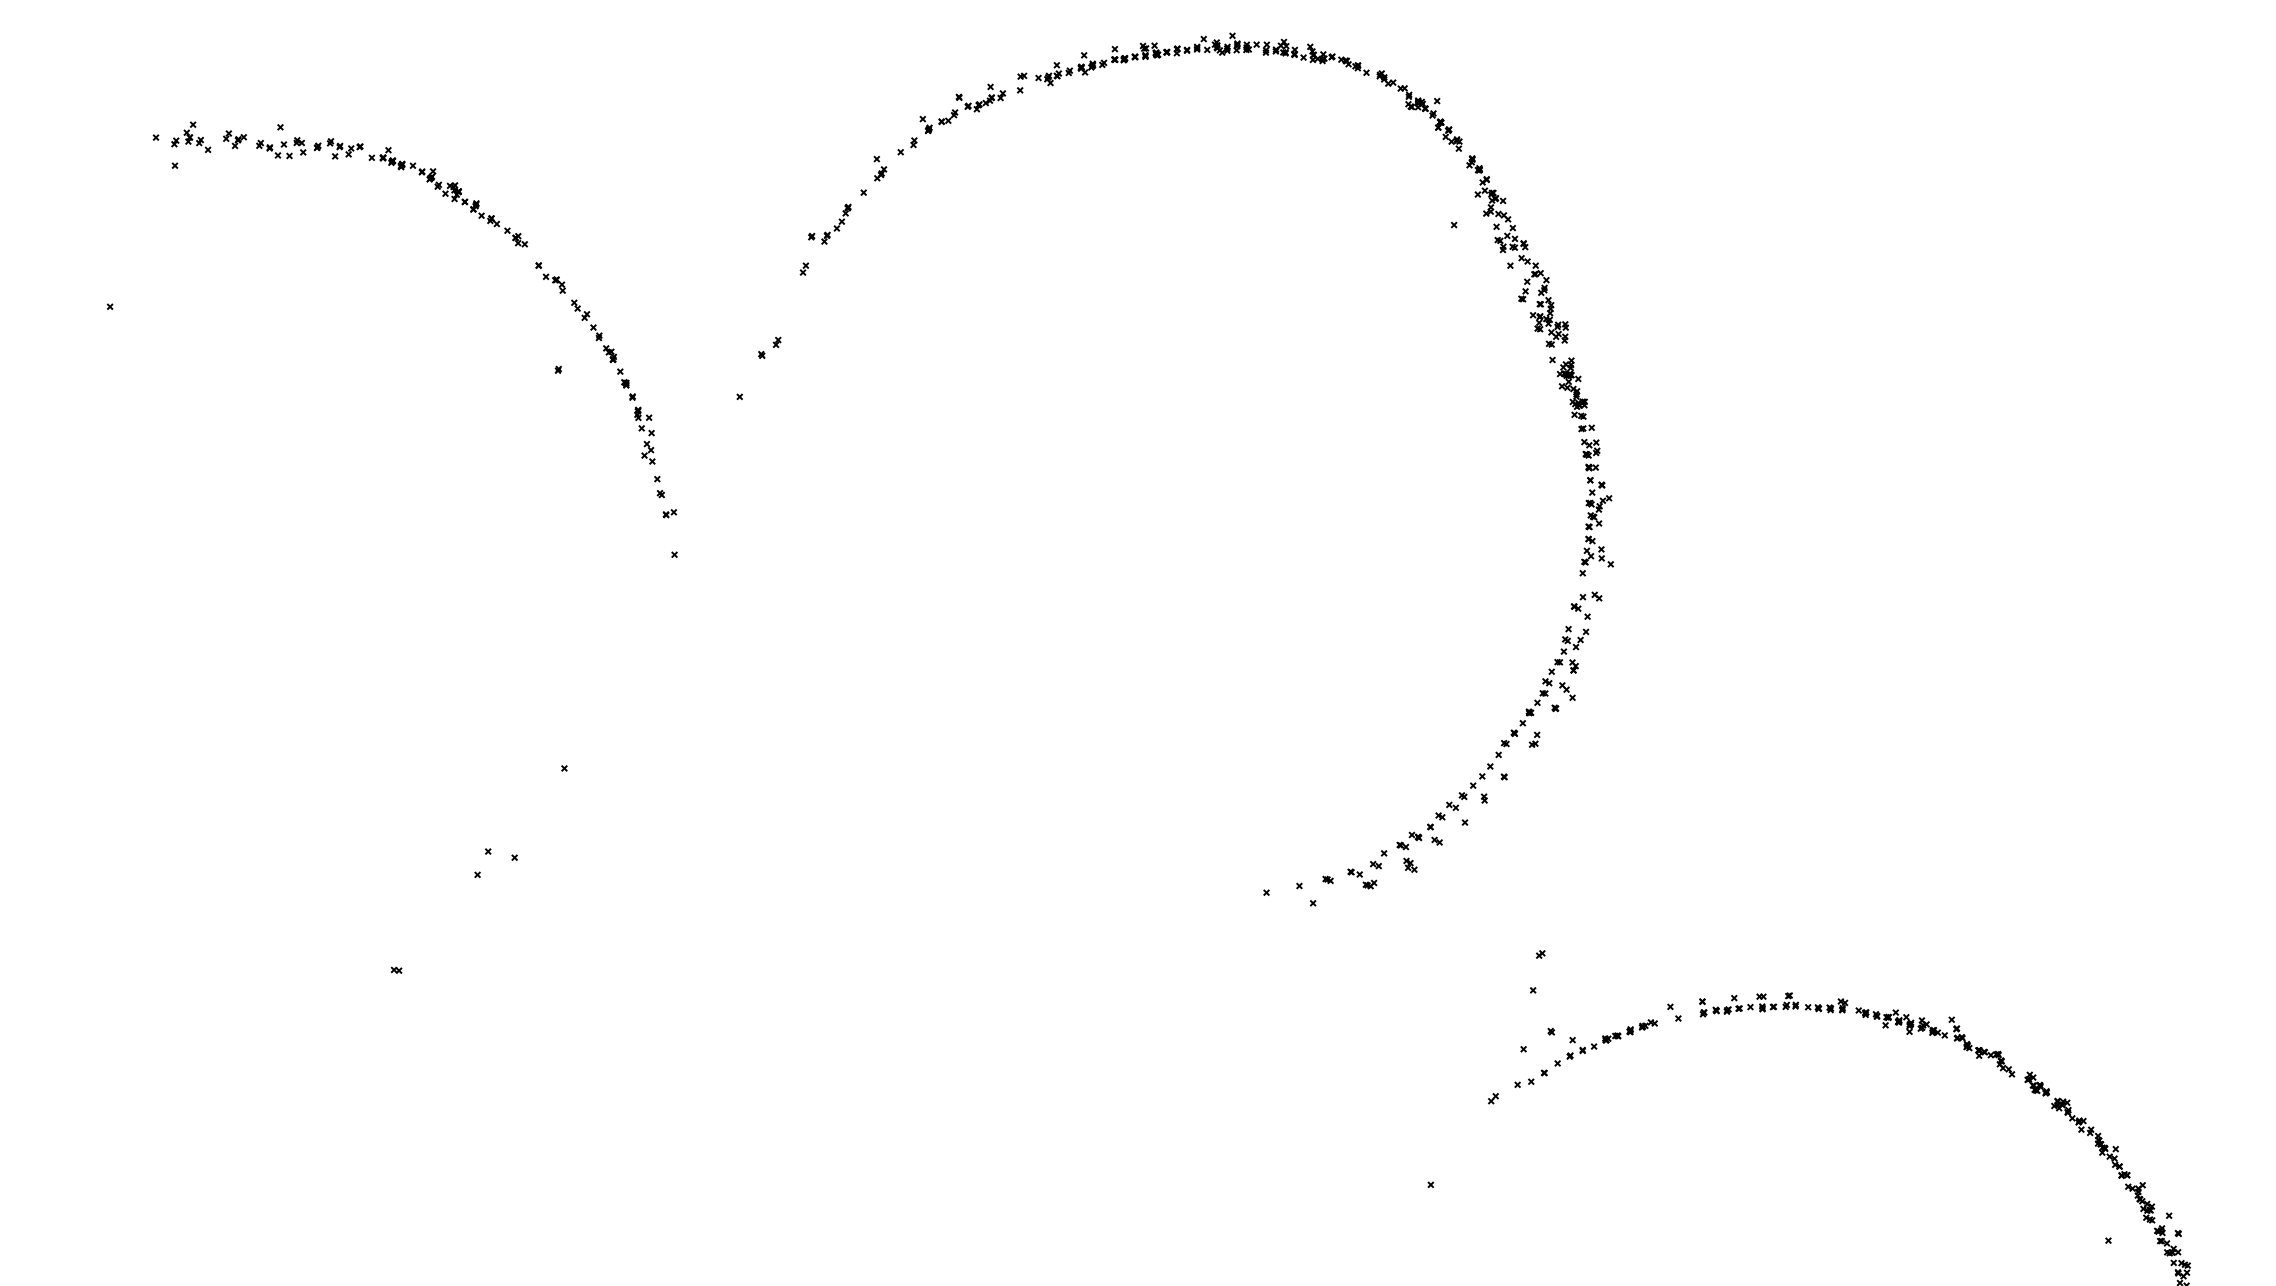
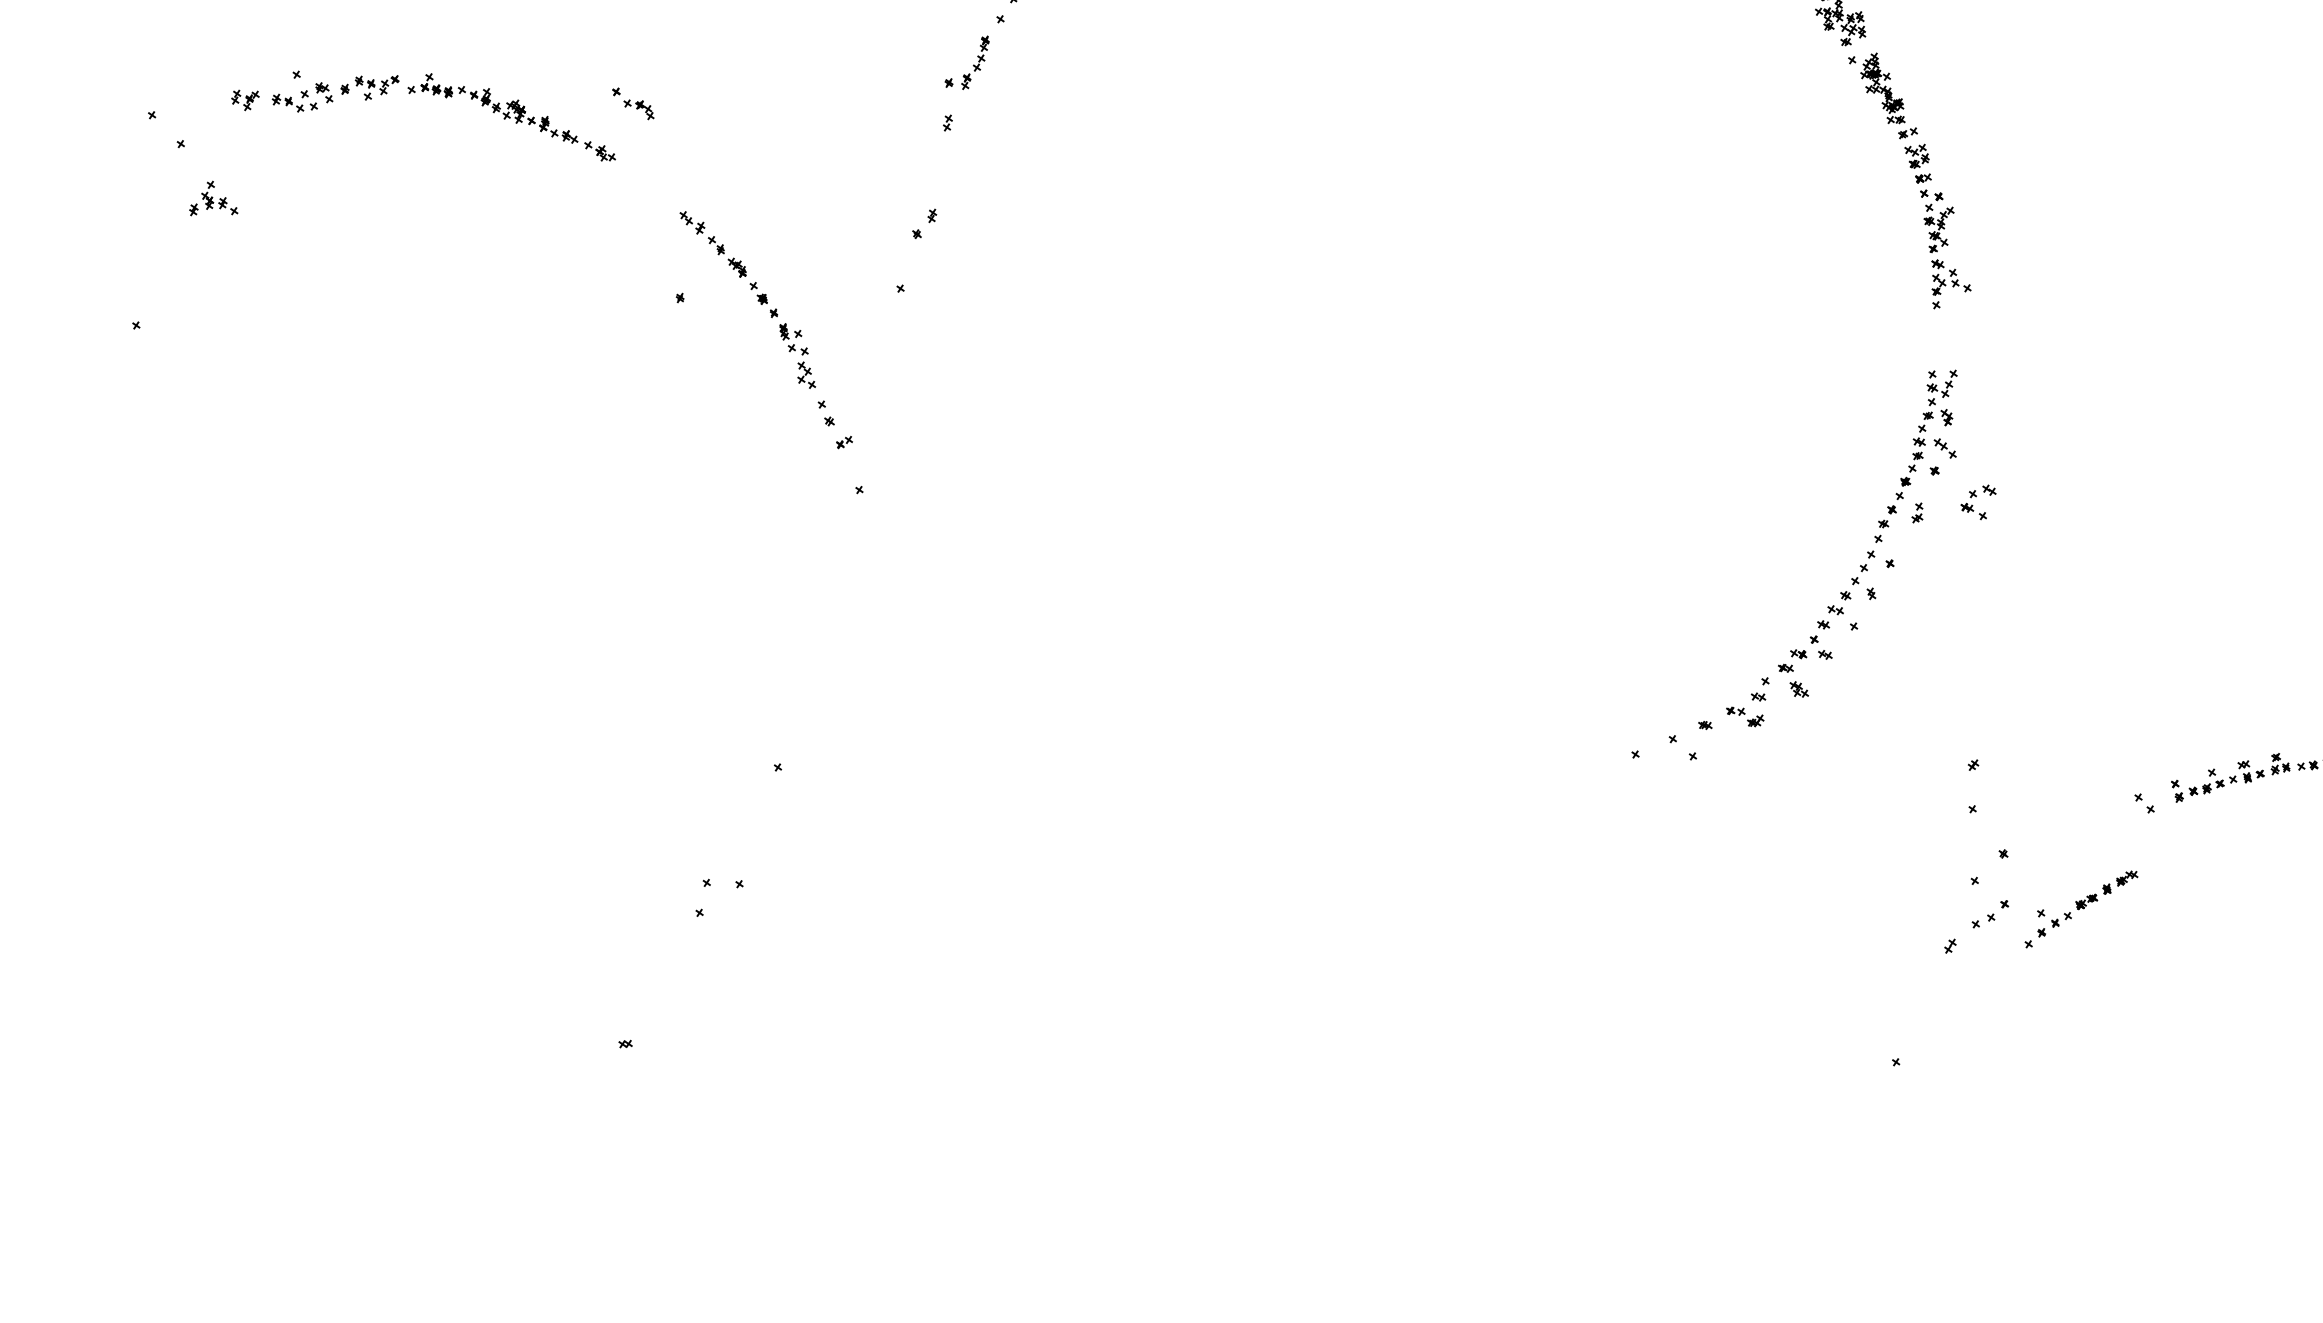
part: (191, 137) -> (211, 200), moved
part: (550, 277) -> (633, 103), moved
part: (1586, 605) -> (1979, 503), moved
part: (1605, 1042) -> (2080, 908), moved

